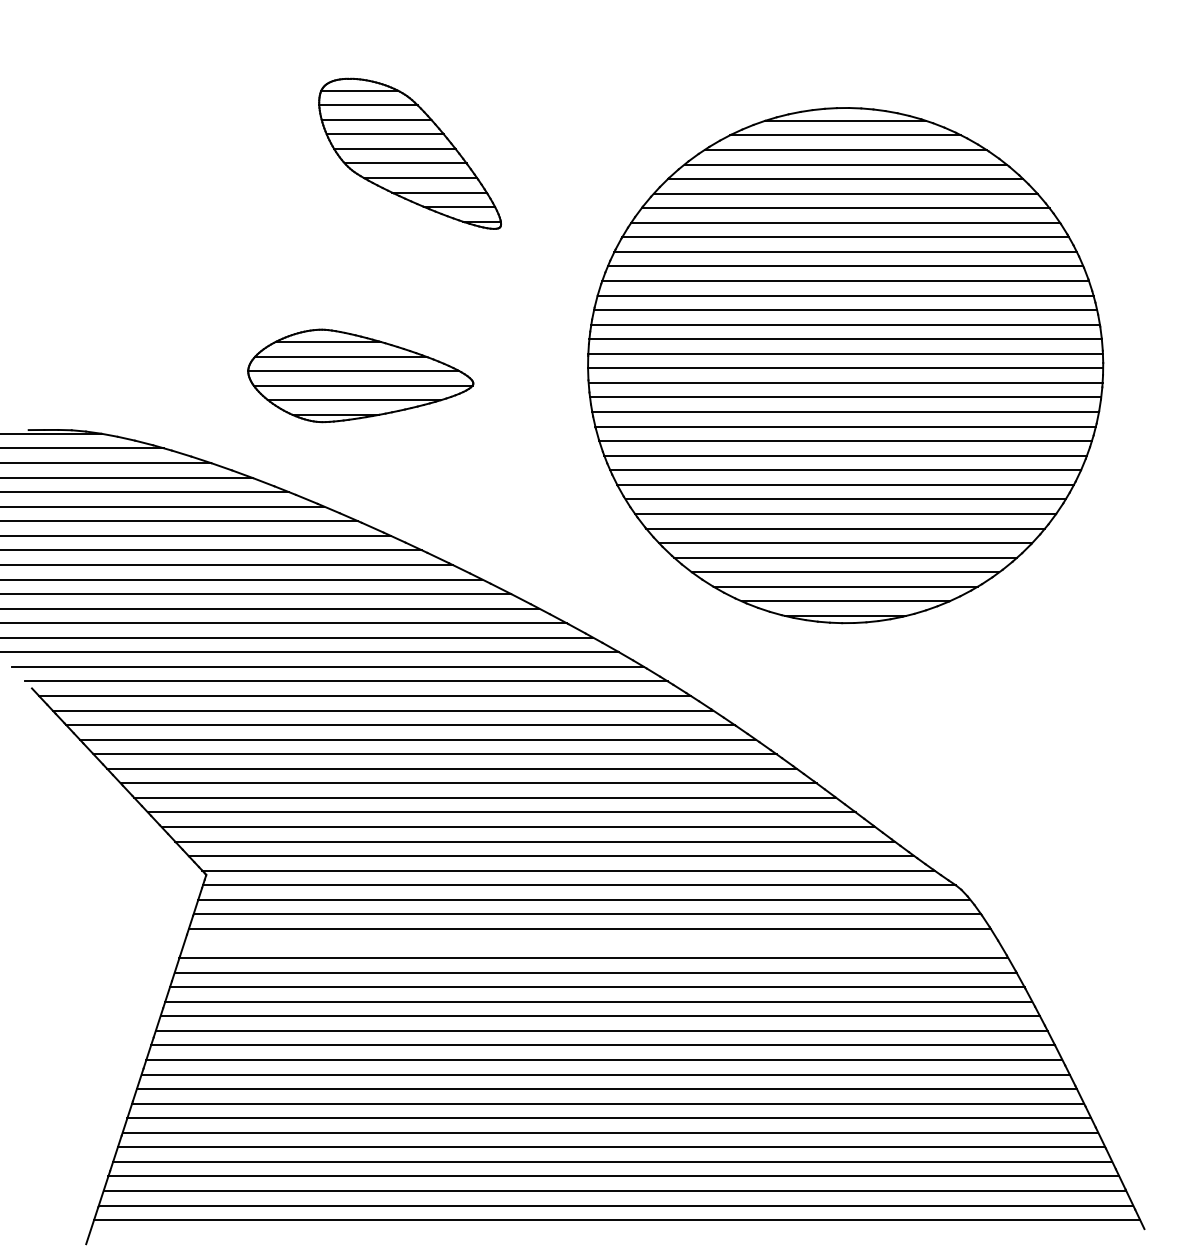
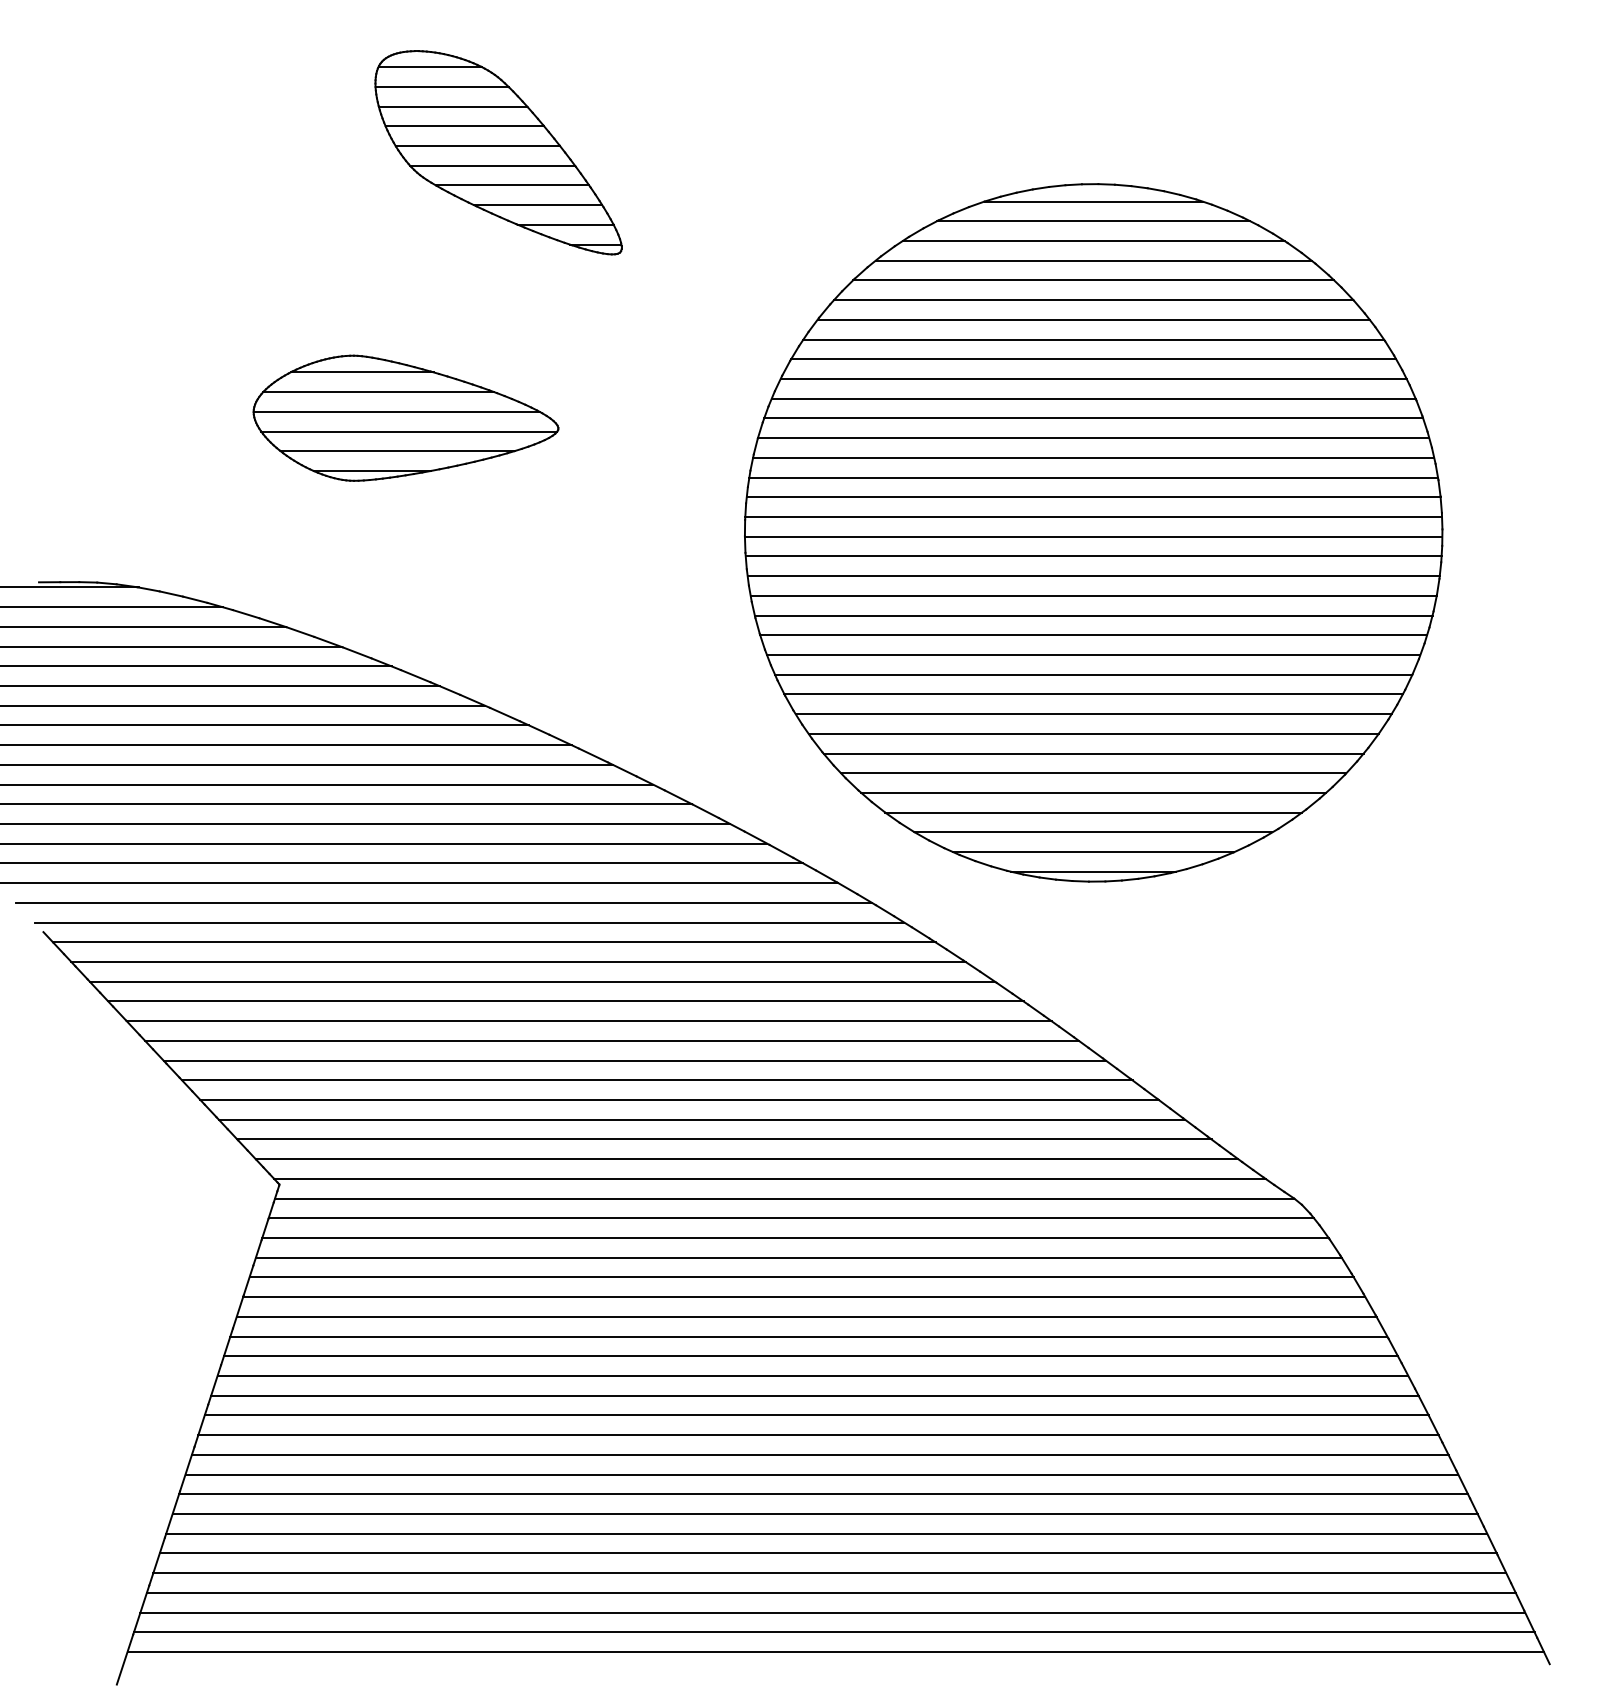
part: (409, 153) -> (497, 152), moved
part: (845, 365) -> (1093, 532), moved
part: (360, 375) -> (405, 417), moved
line: (591, 943) -> (801, 1277), added

